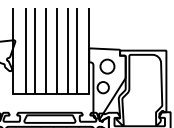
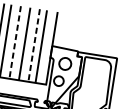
line: (45, 51) -> (14, 42), solid -> dashed
line: (68, 51) -> (34, 45), solid -> dashed

